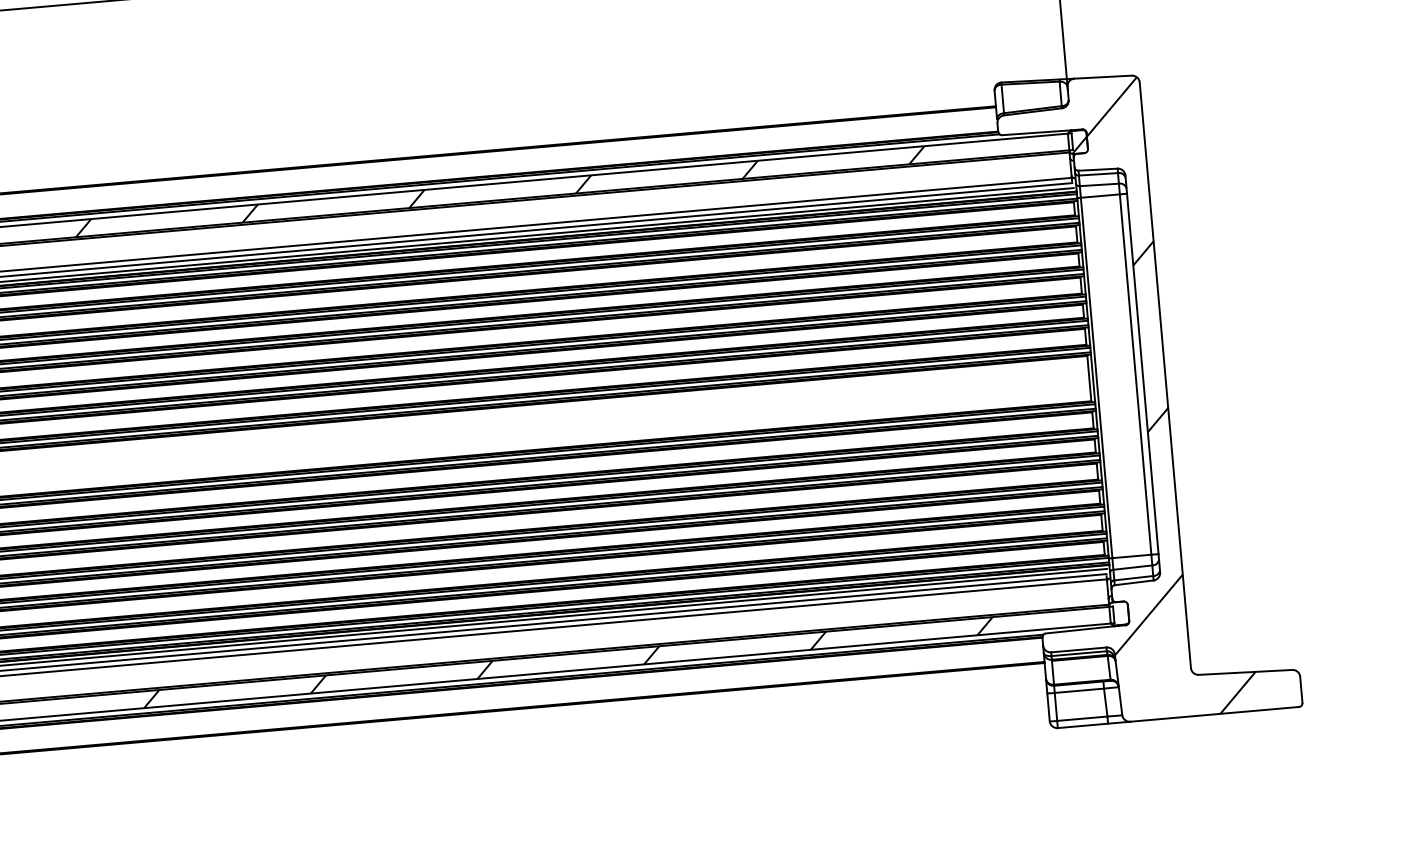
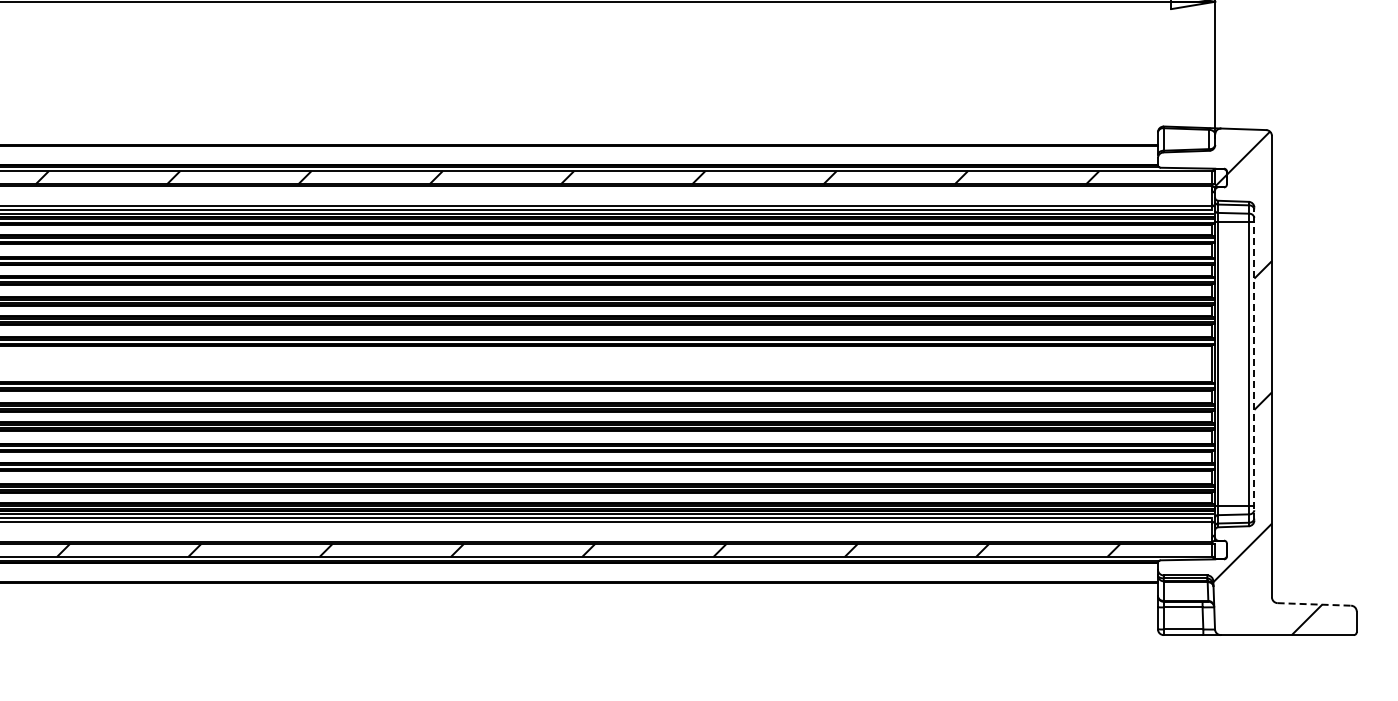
line: (1142, 373) -> (1254, 363), solid -> dashed
line: (1245, 672) -> (1314, 604), solid -> dashed

